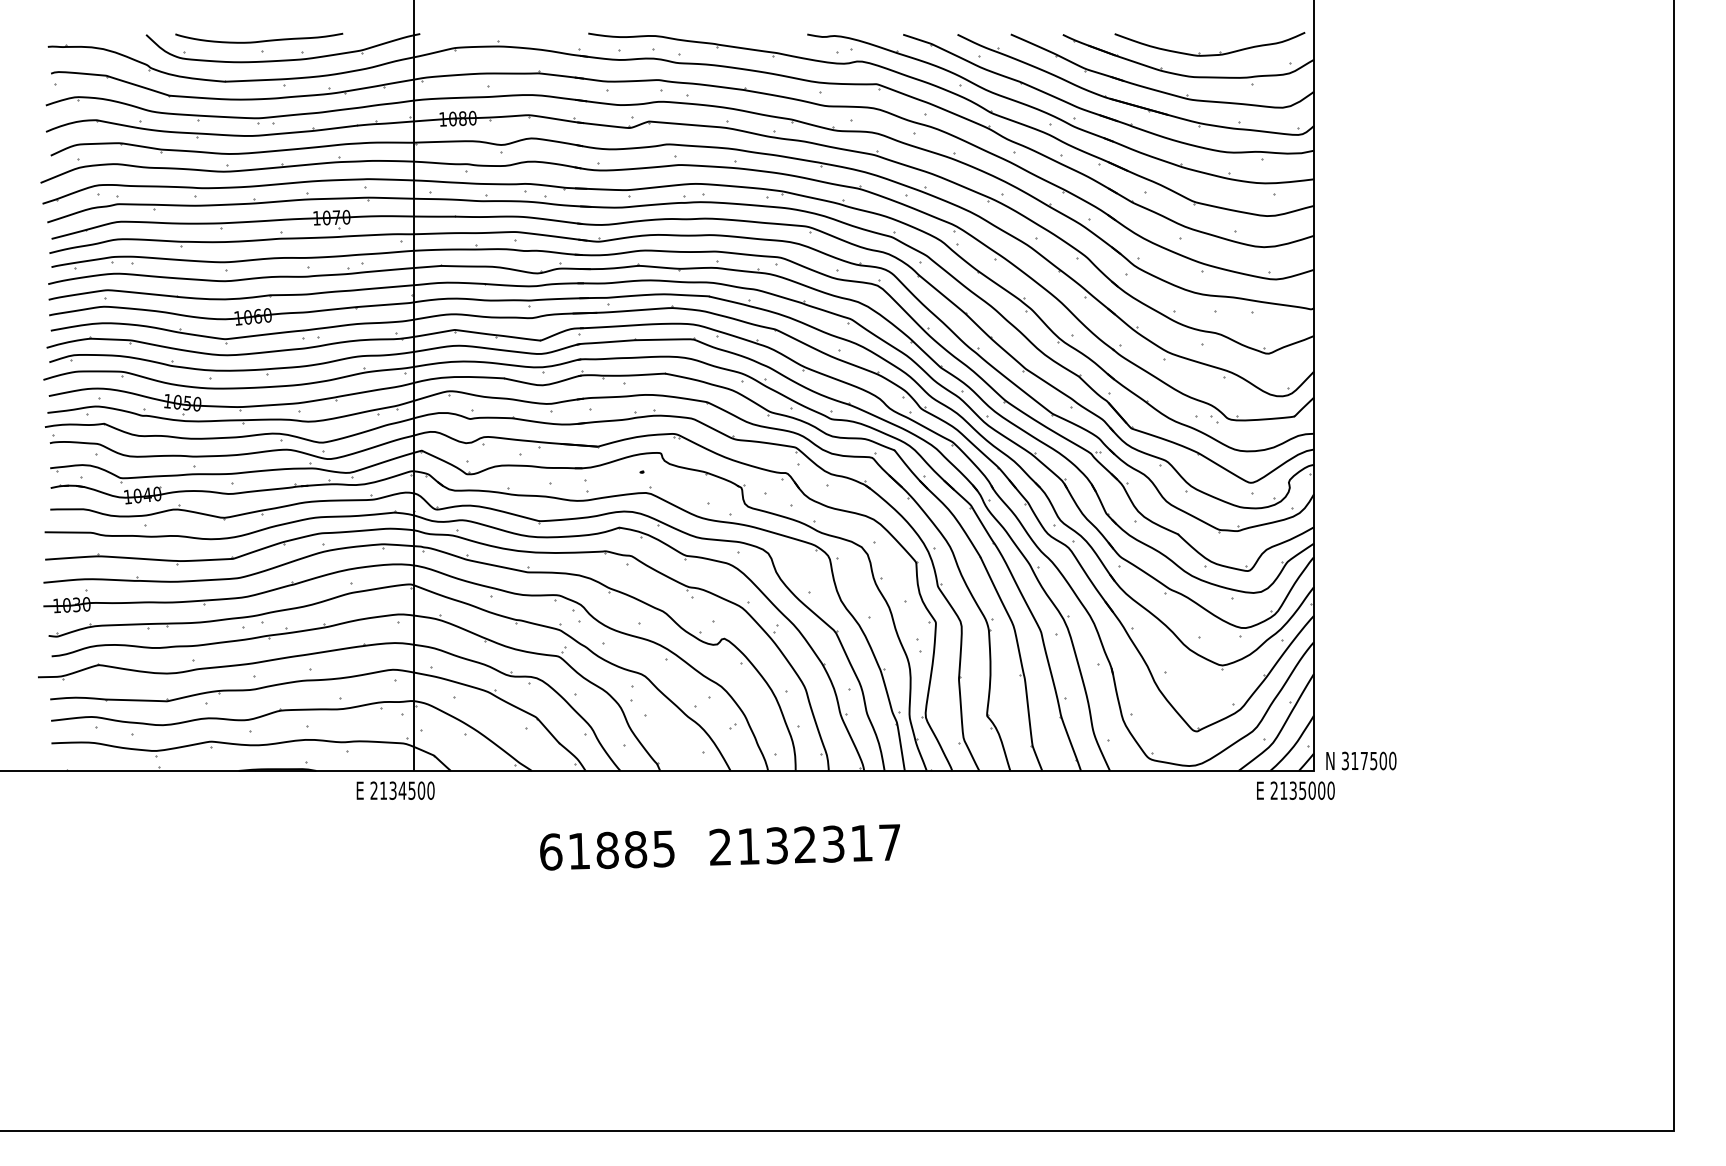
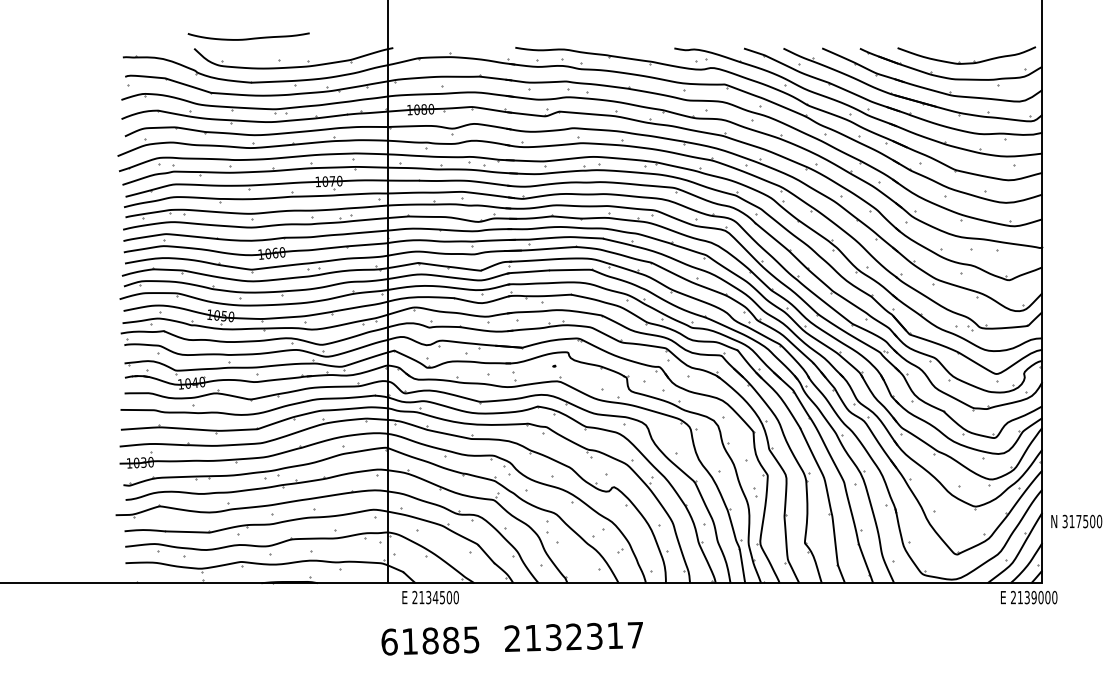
curve: (259, 40) -> (248, 38), moved
text: (1361, 760) -> (1076, 521), moved
text: (395, 790) -> (430, 597), moved
text: (1302, 790) -> (1033, 597), 2135000 -> 2139000
text: (719, 847) -> (511, 638), moved

